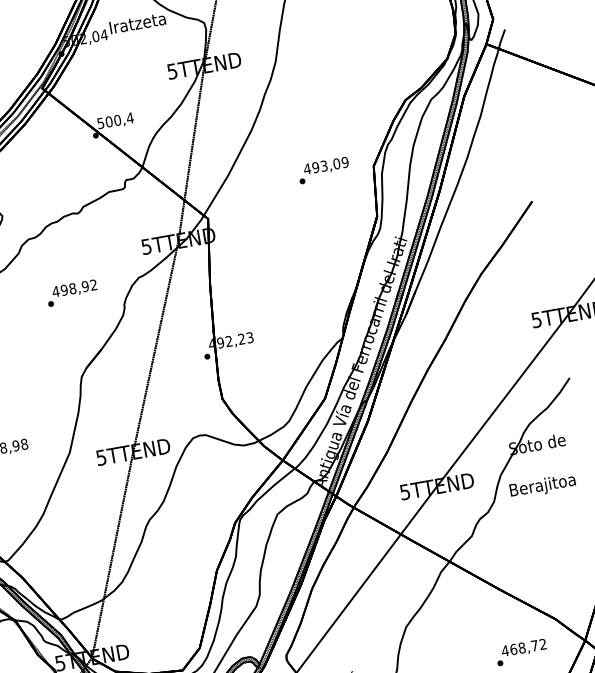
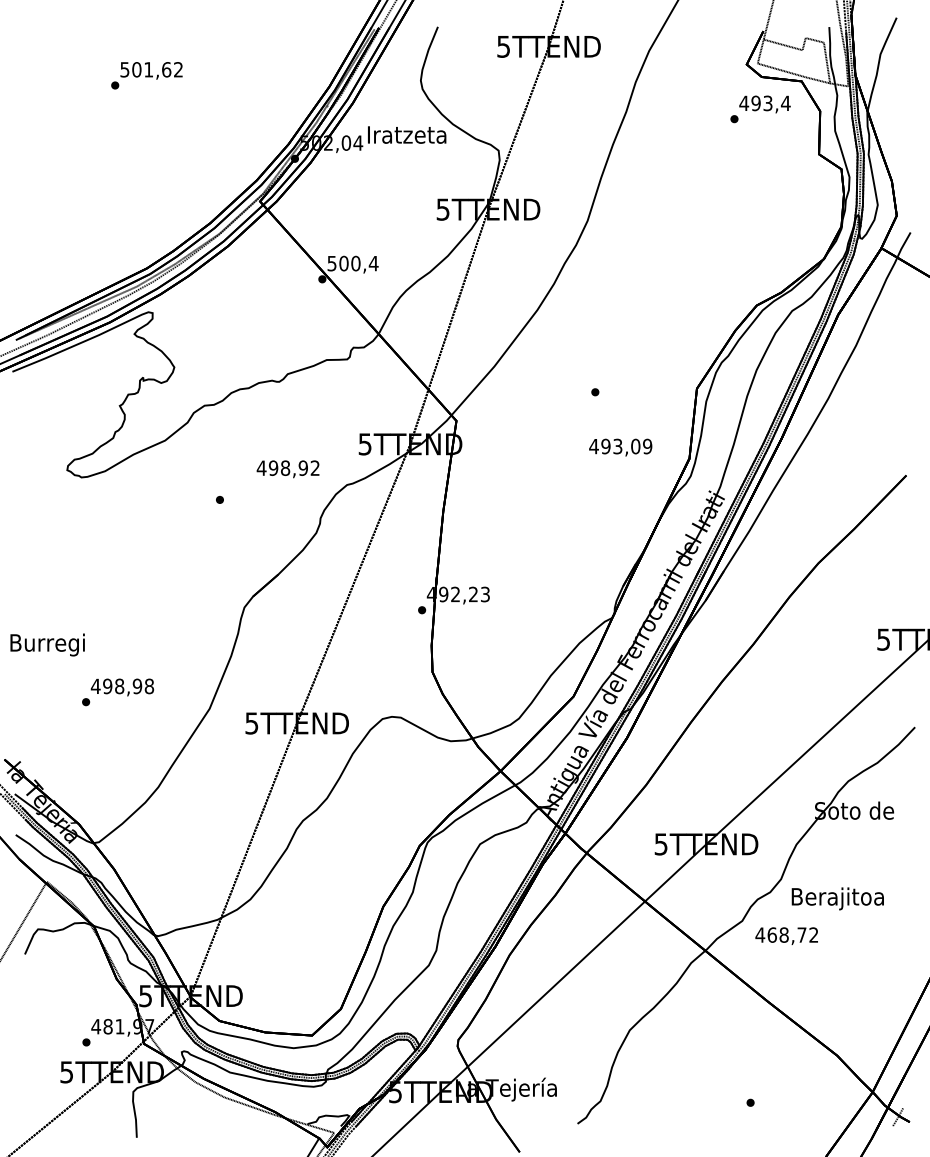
text: (326, 166) -> (620, 447), moved
text: (74, 289) -> (287, 469), moved
text: (542, 486) -> (837, 898), moved
text: (523, 648) -> (786, 935), moved

